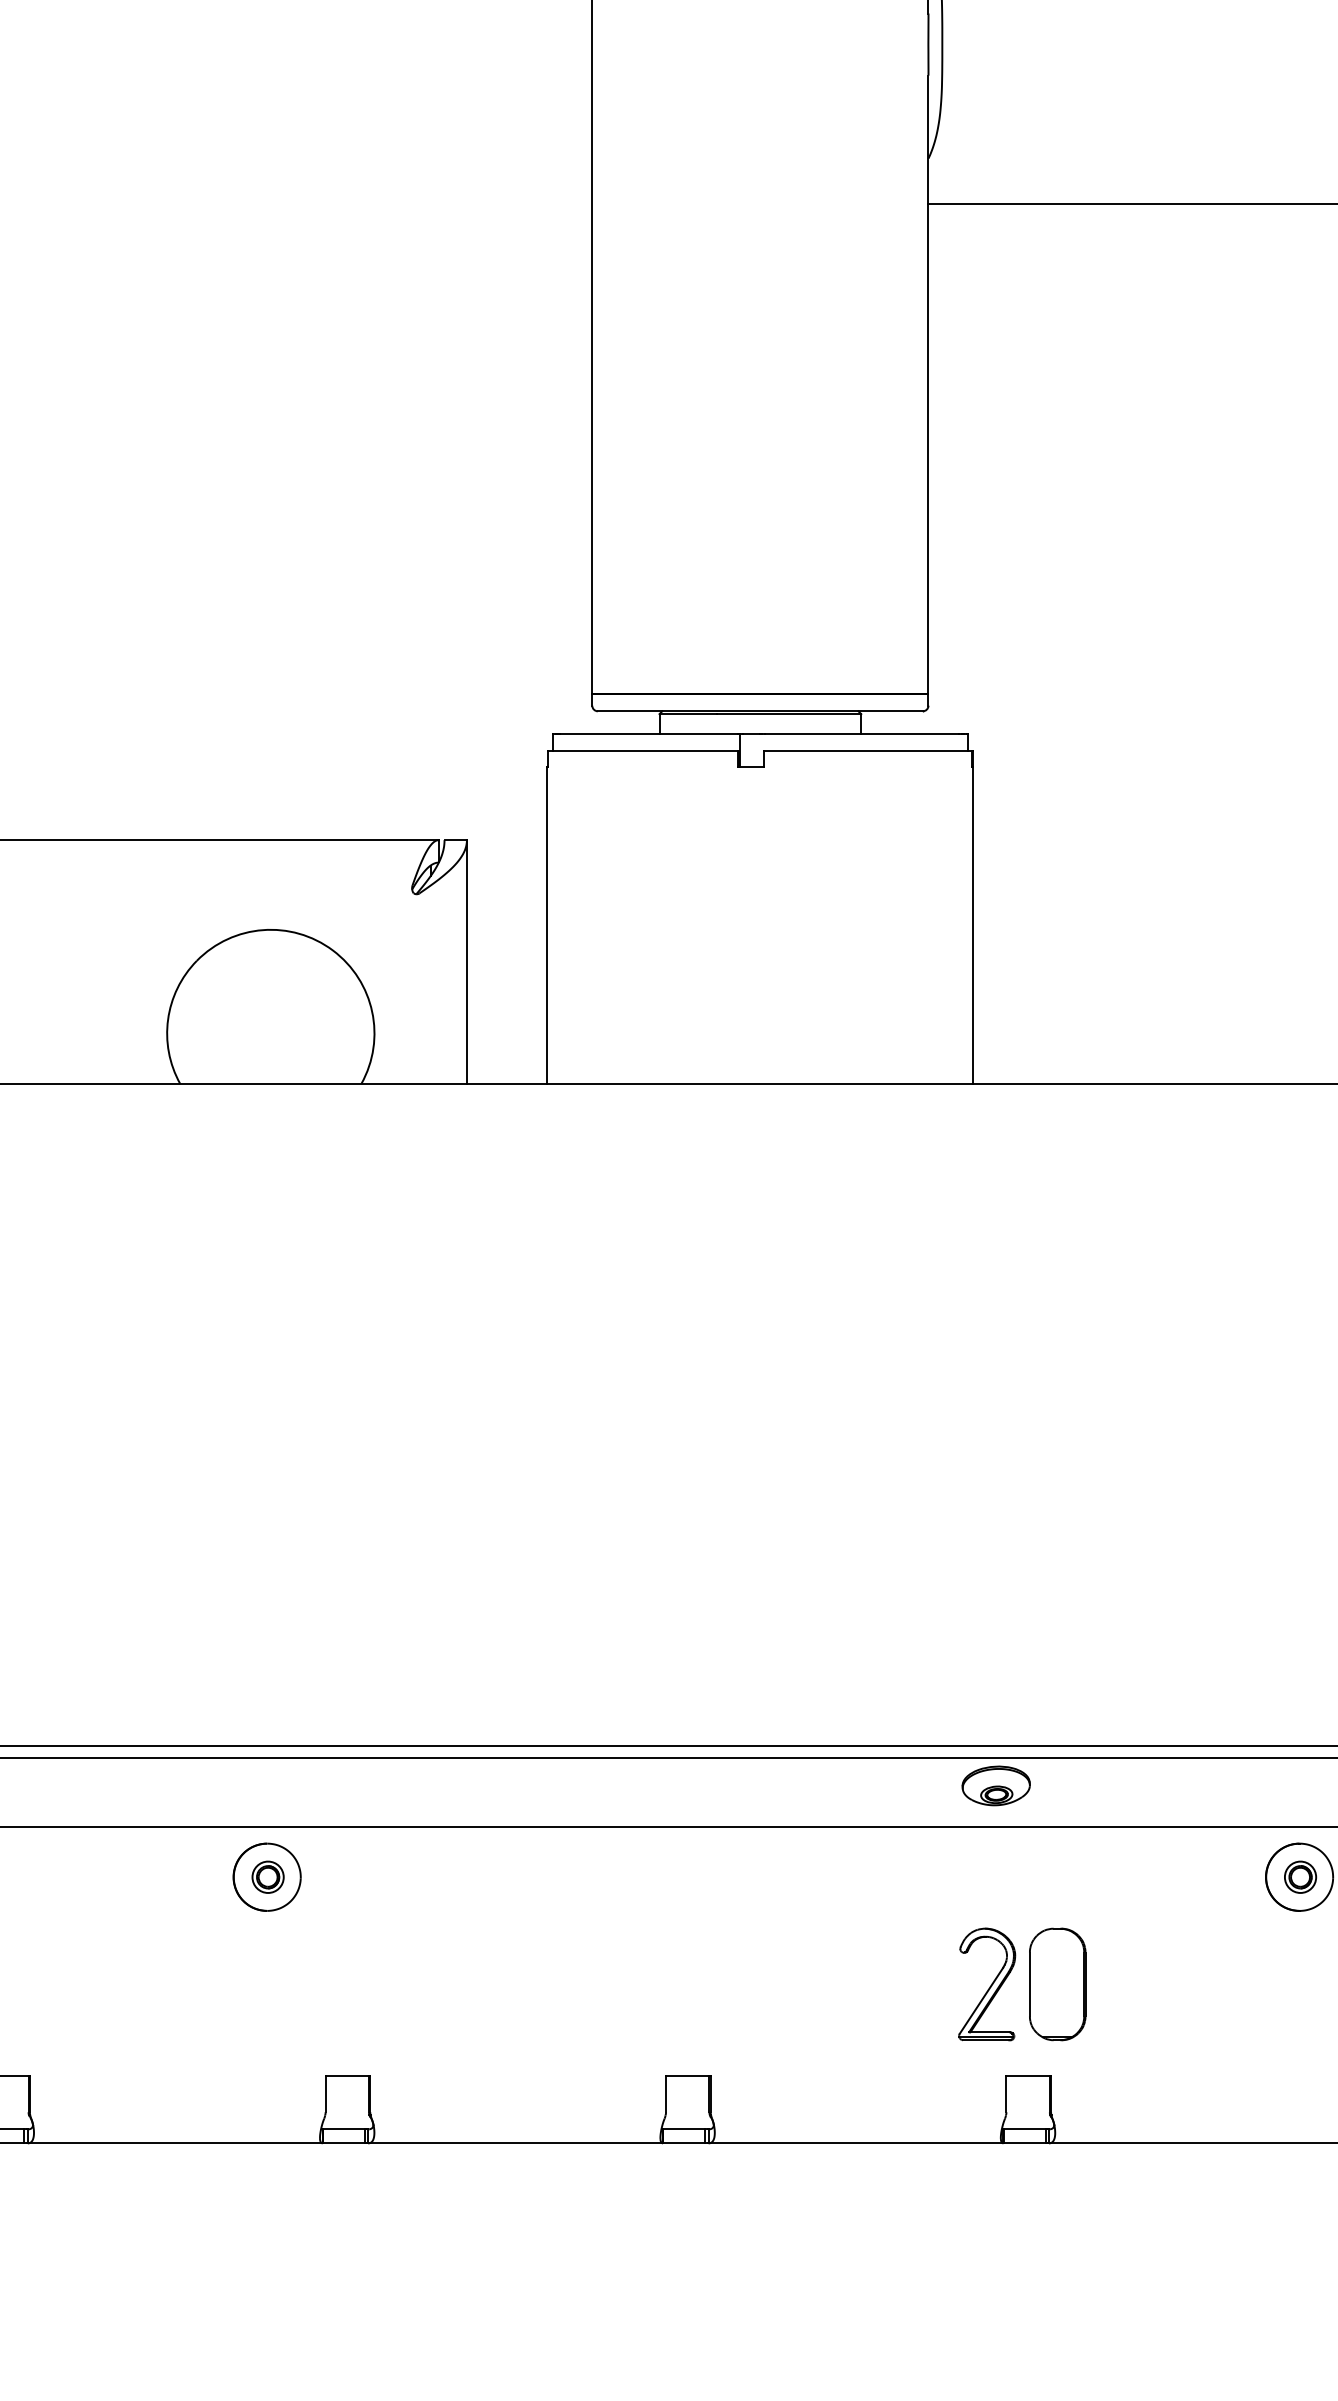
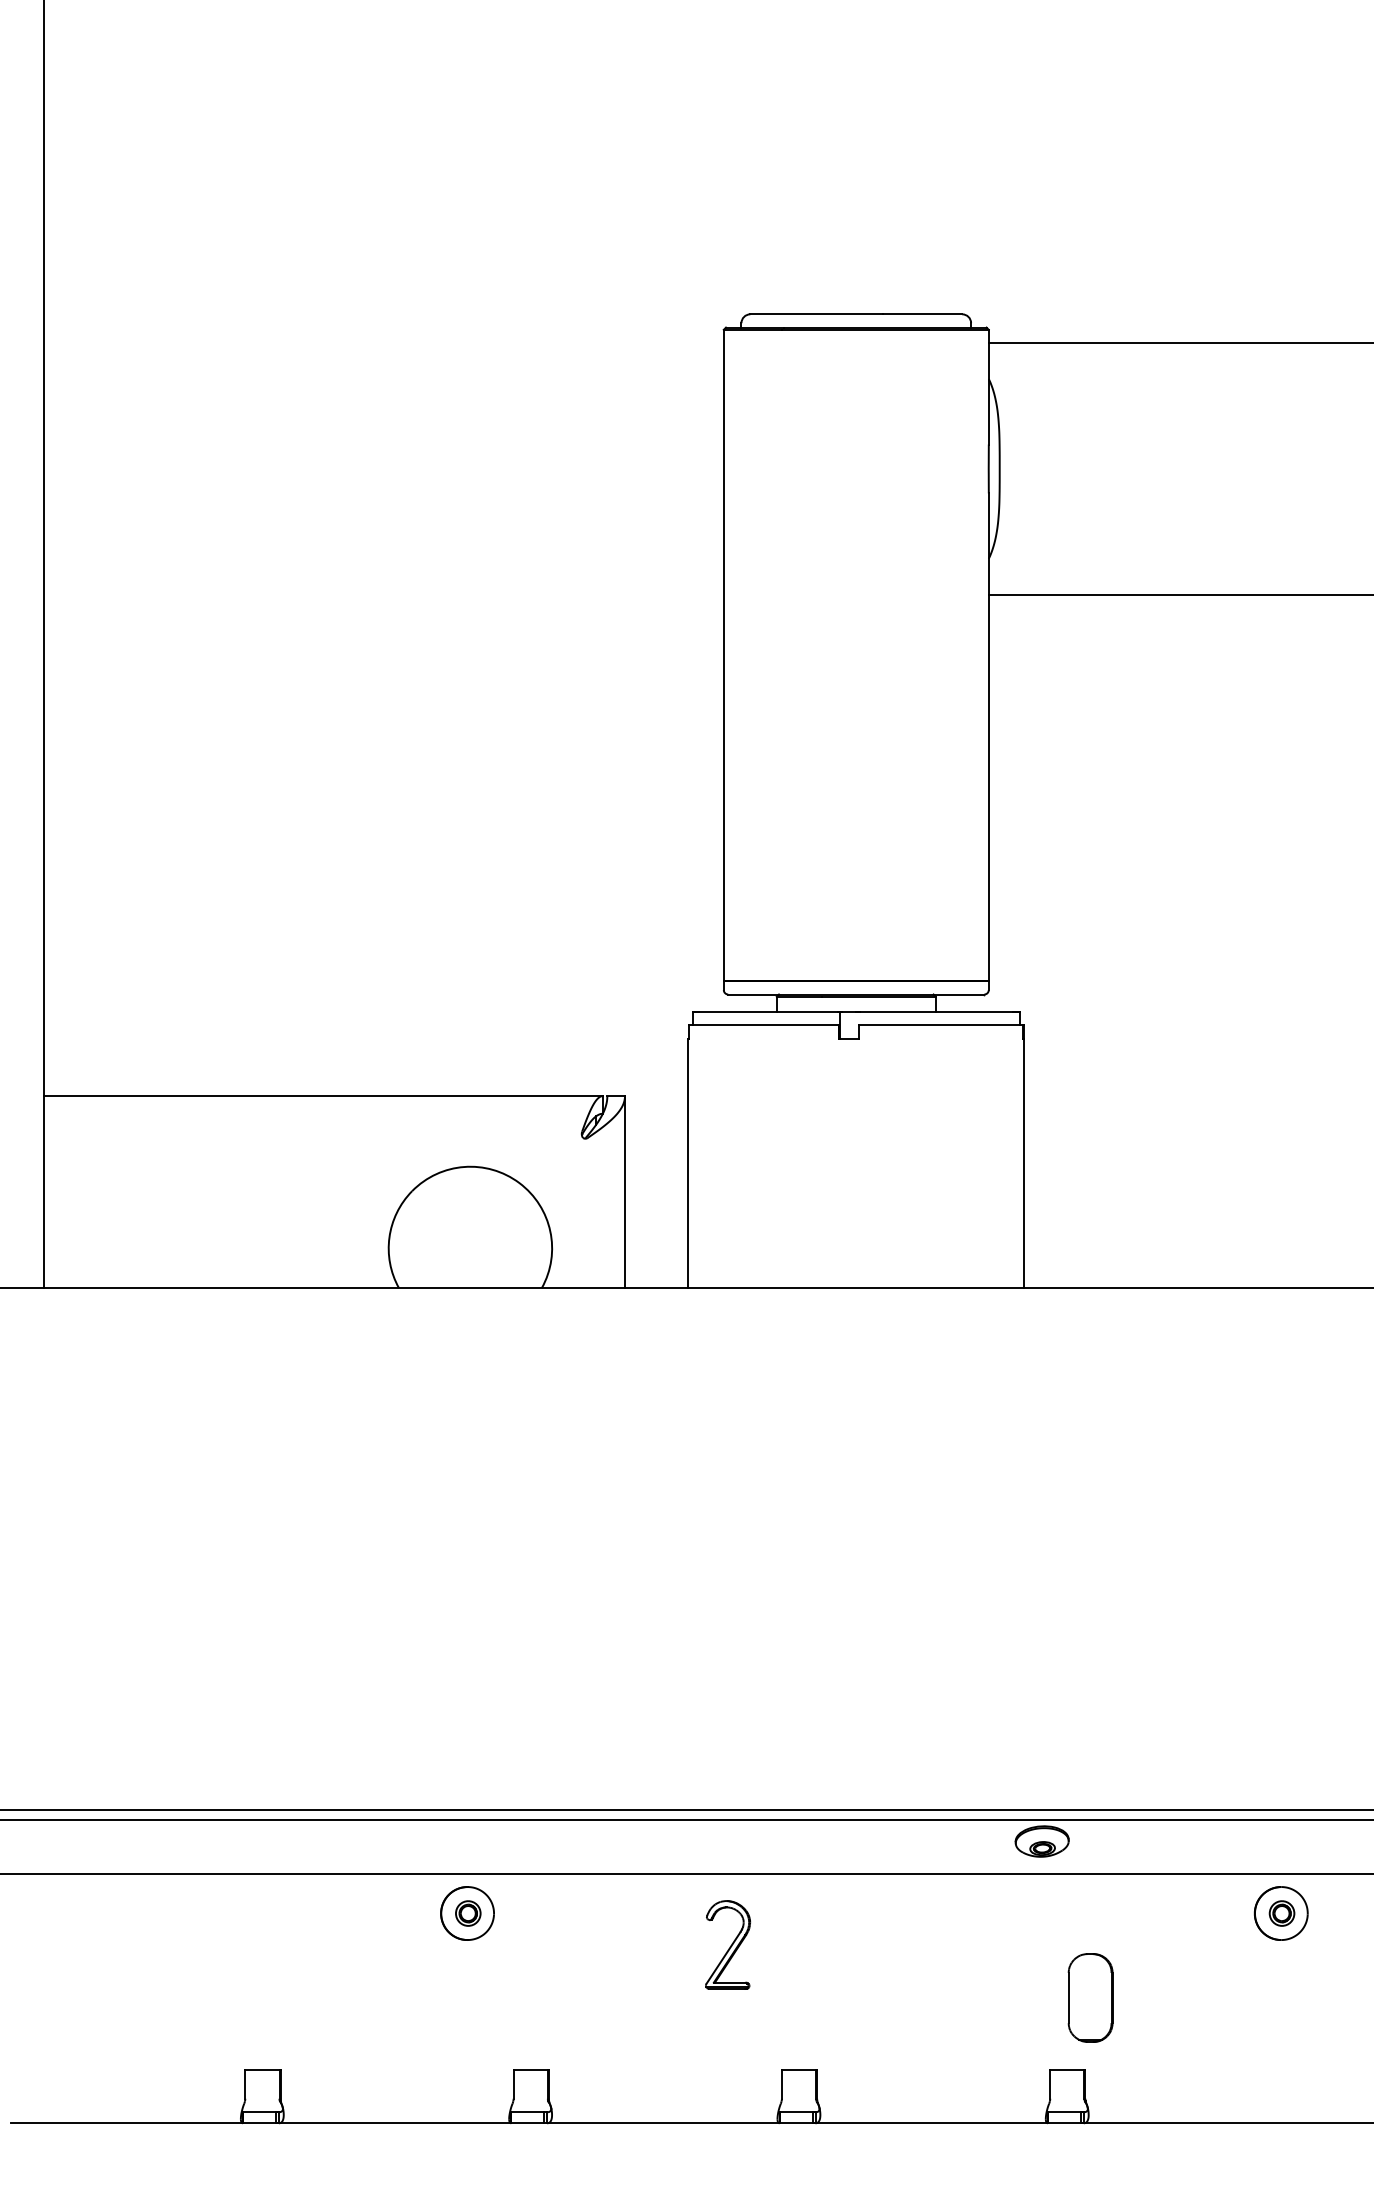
part: (986, 1983) -> (727, 1944), moved

